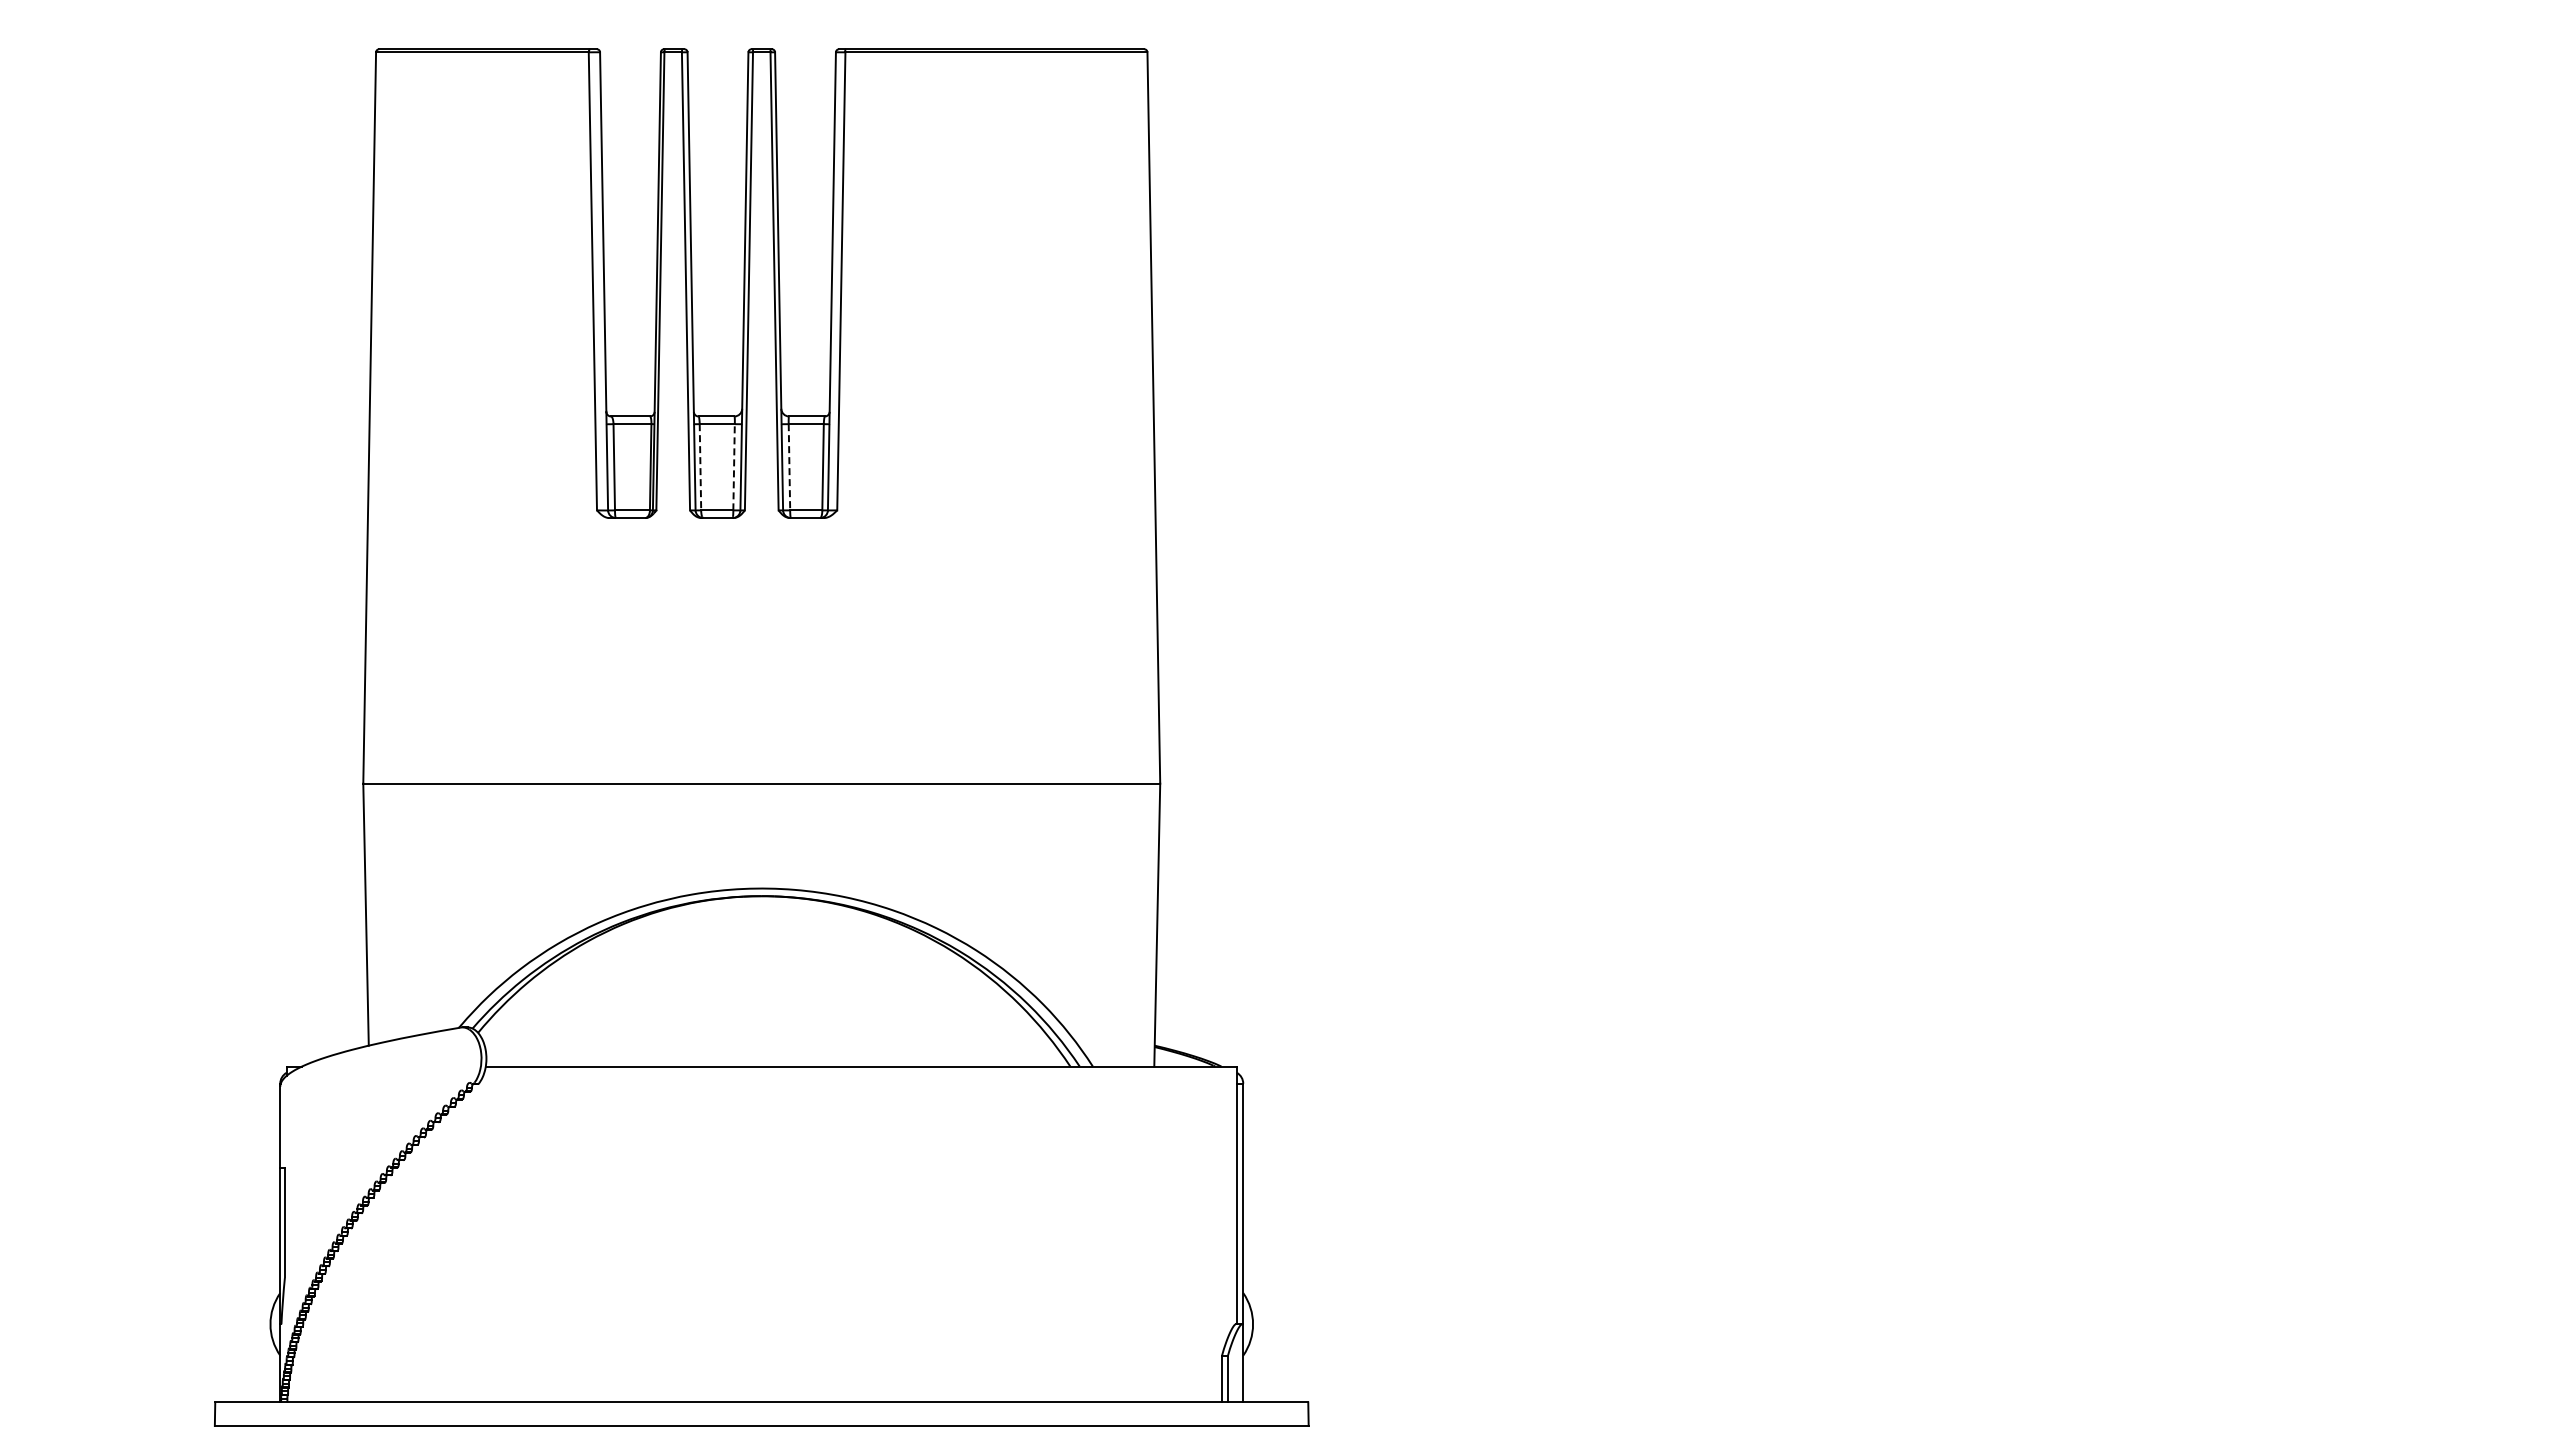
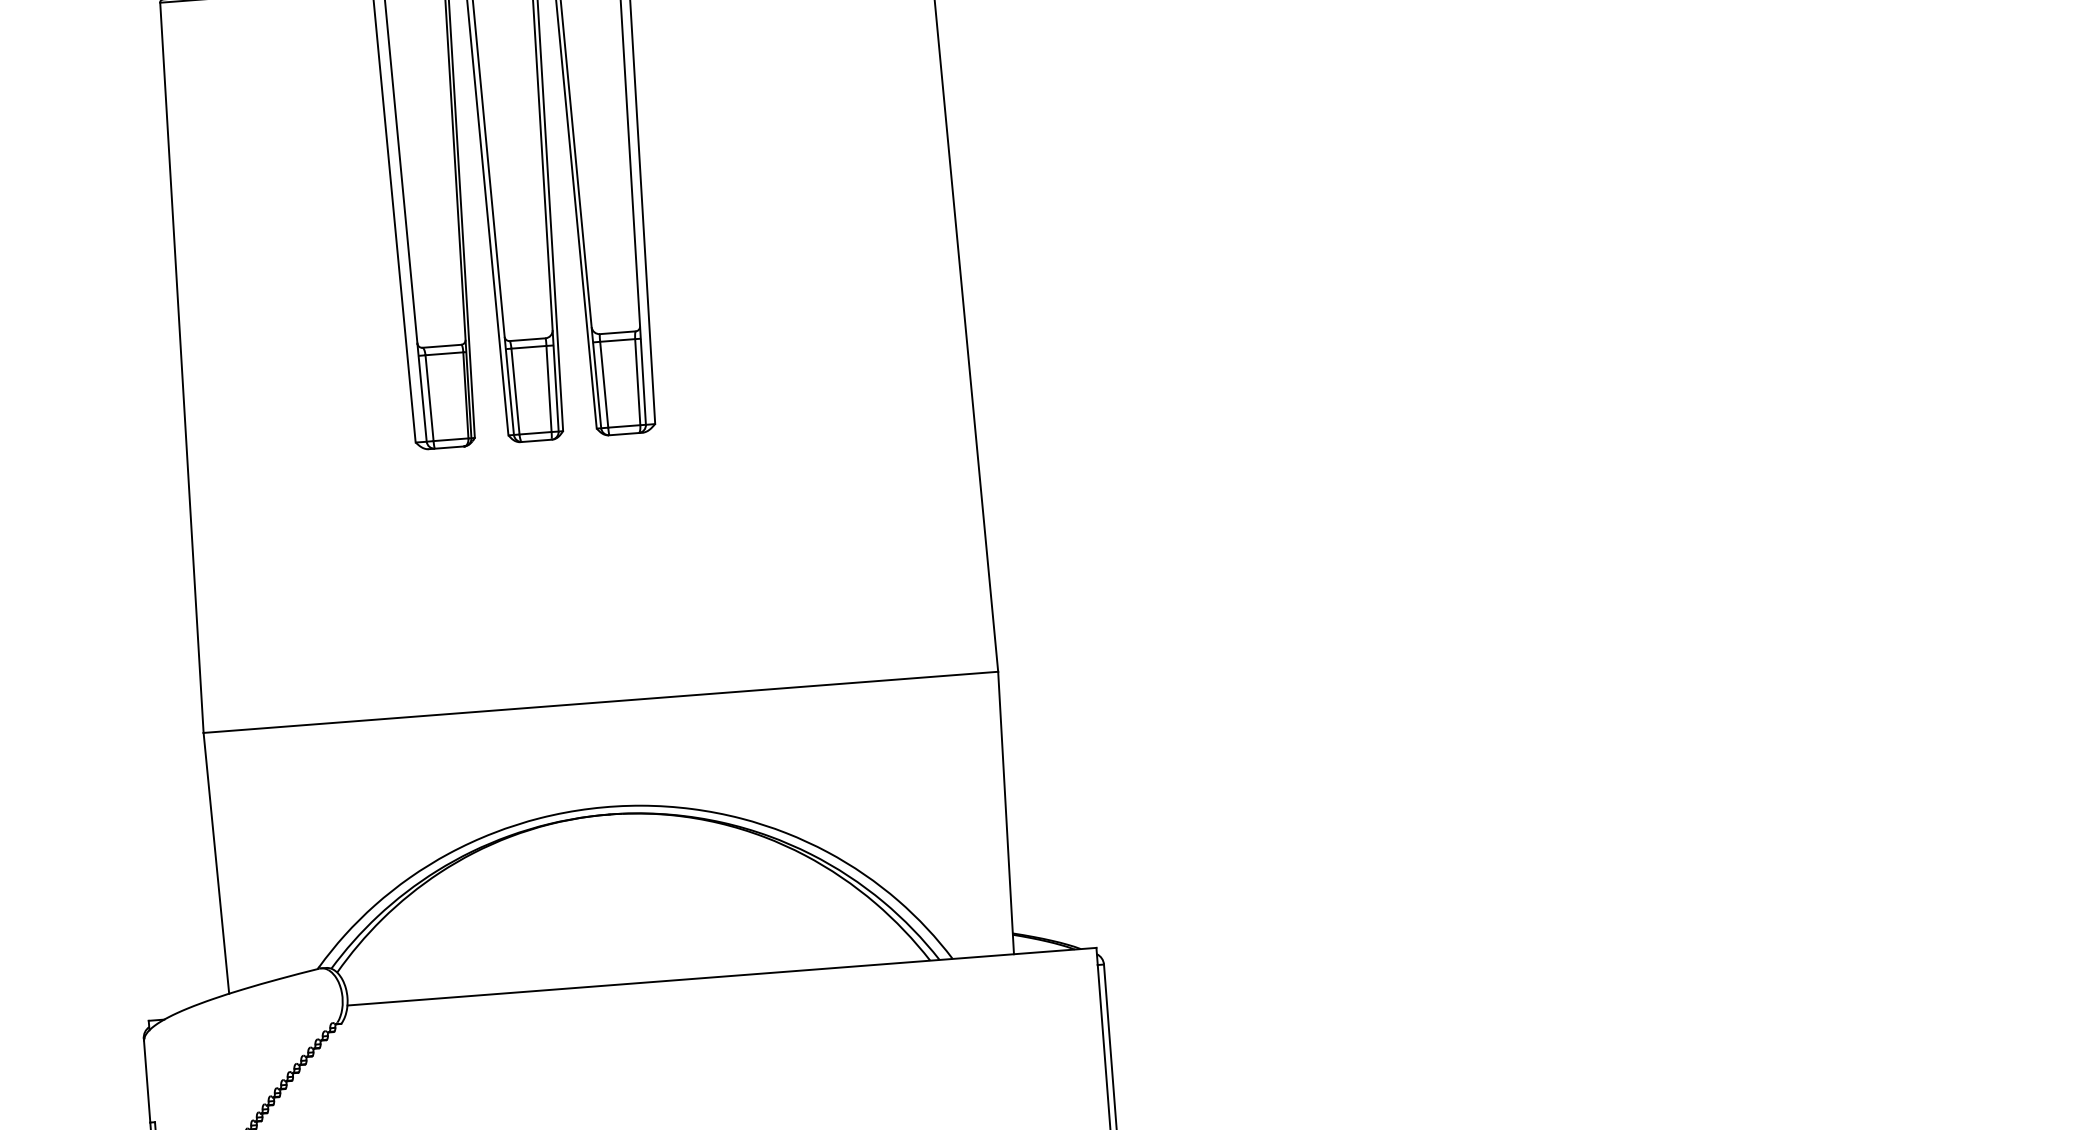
line: (734, 466) -> (549, 388), dashed -> solid
line: (700, 467) -> (515, 391), dashed -> solid
line: (789, 467) -> (604, 384), dashed -> solid

